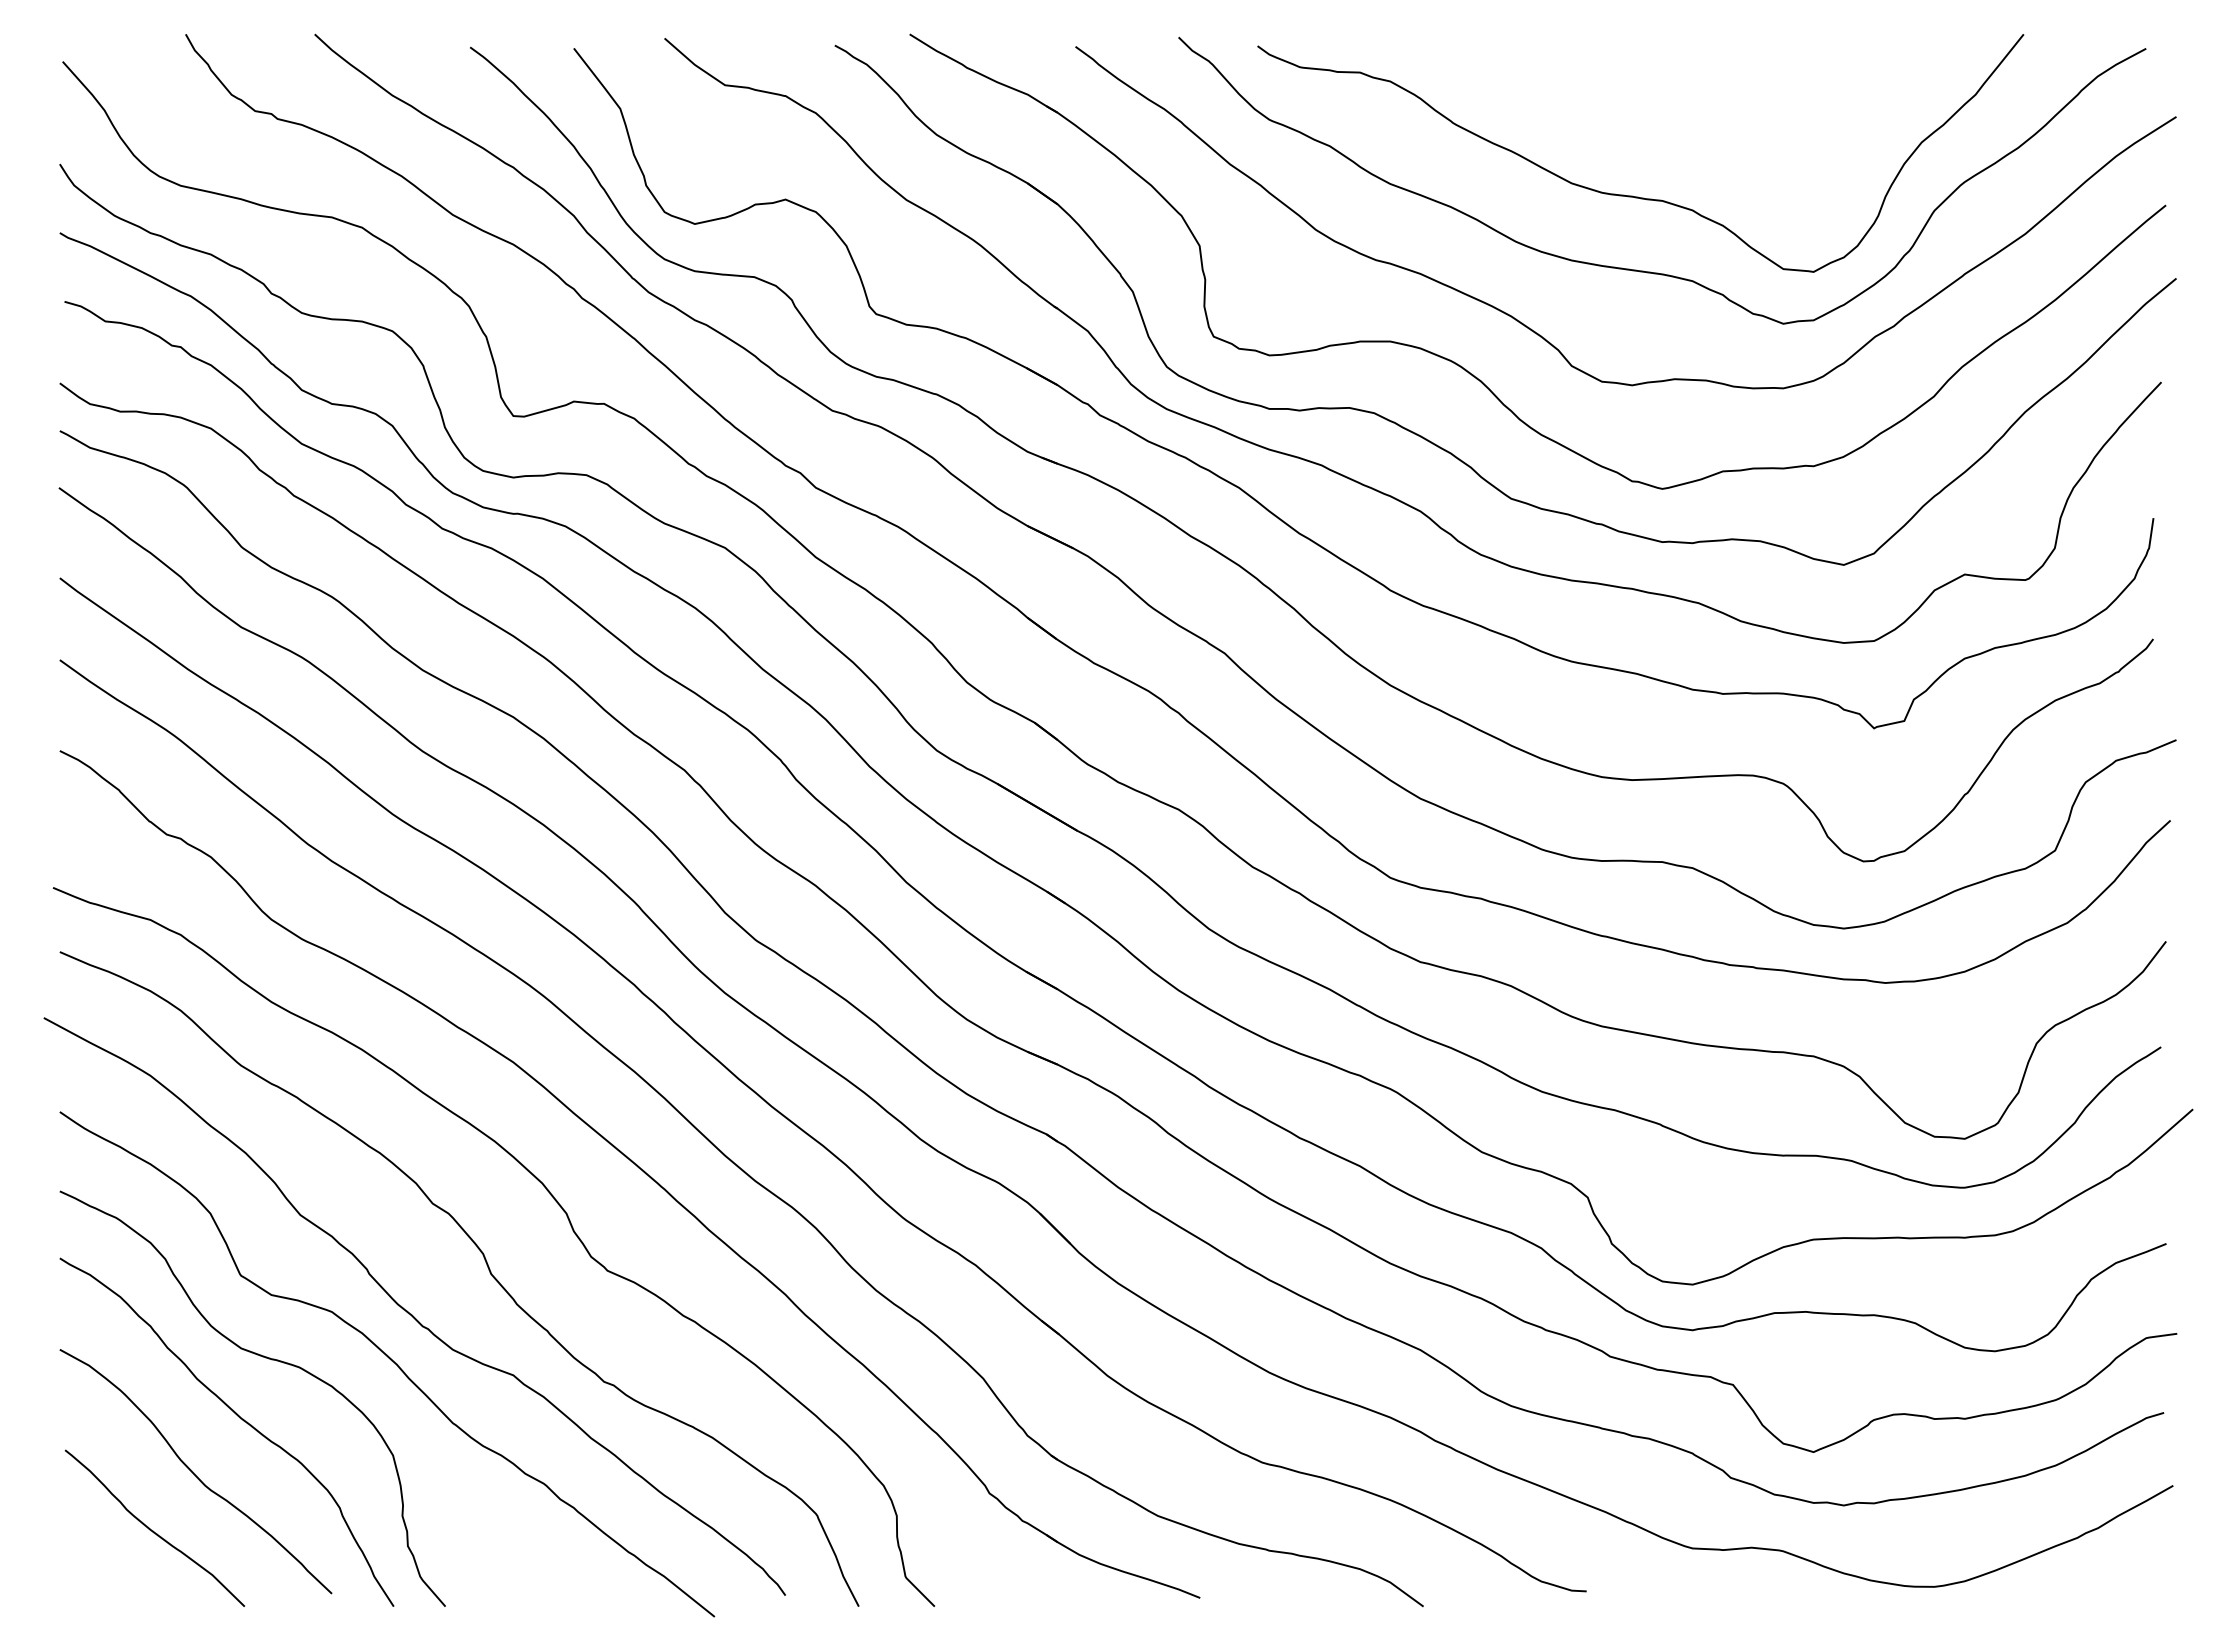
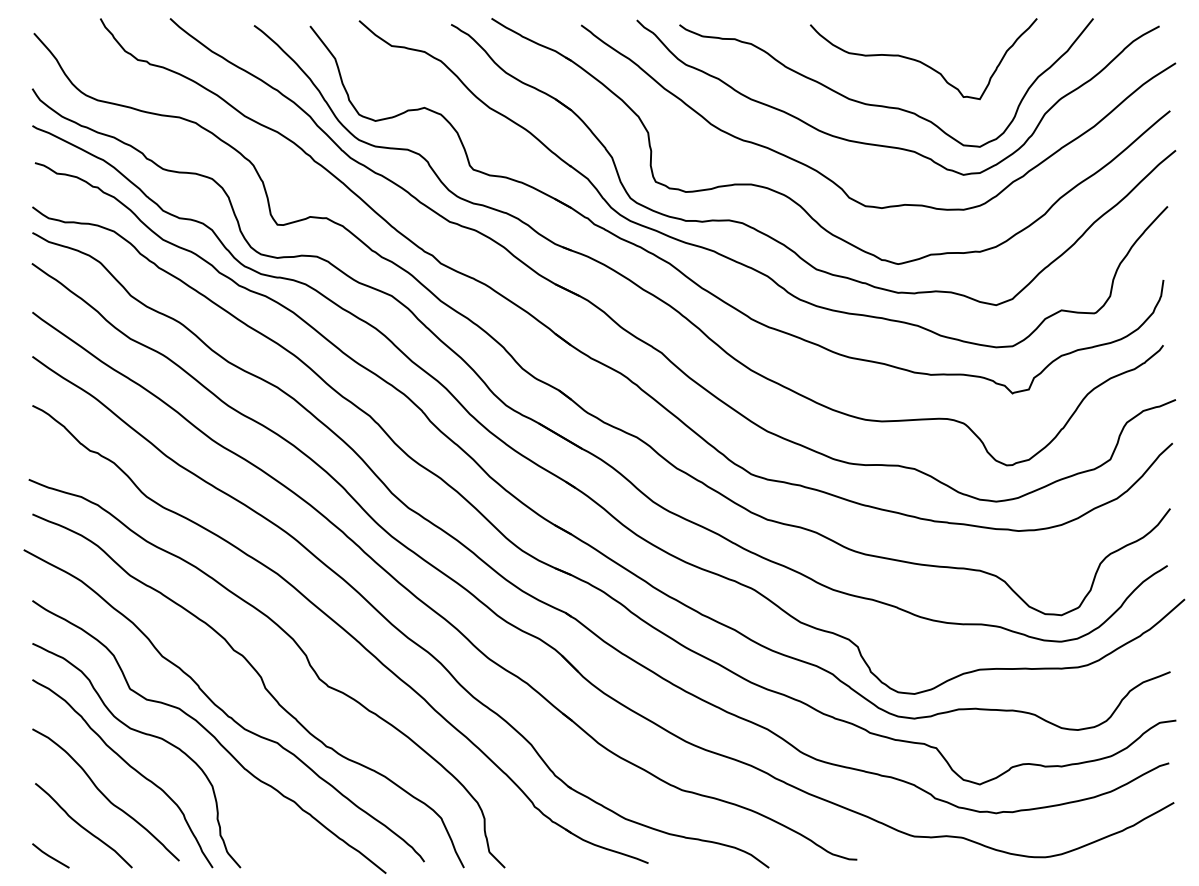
curve: (1705, 113) -> (921, 61), added
line: (93, 1583) -> (50, 855), added

